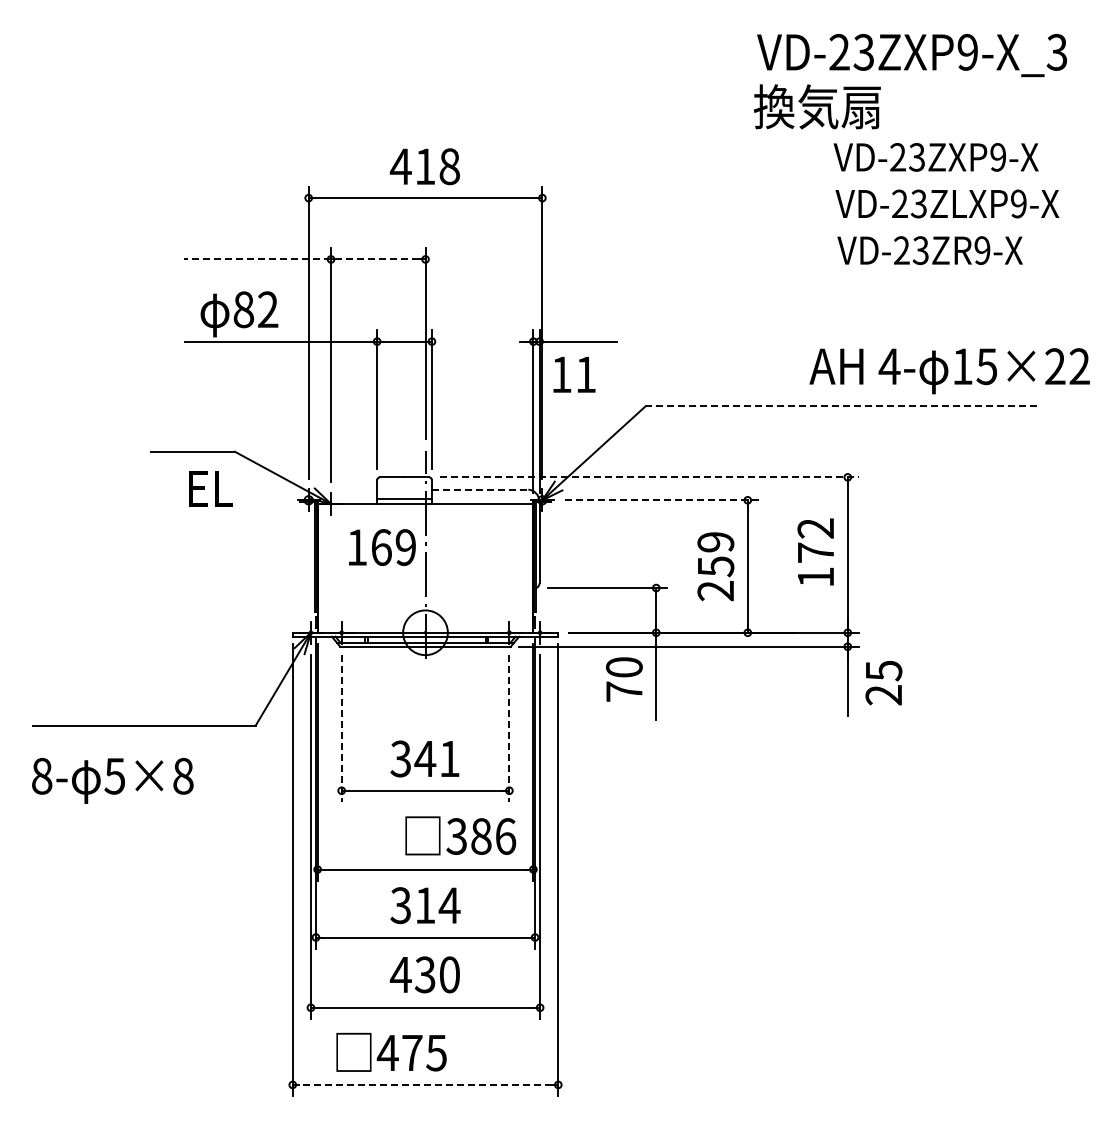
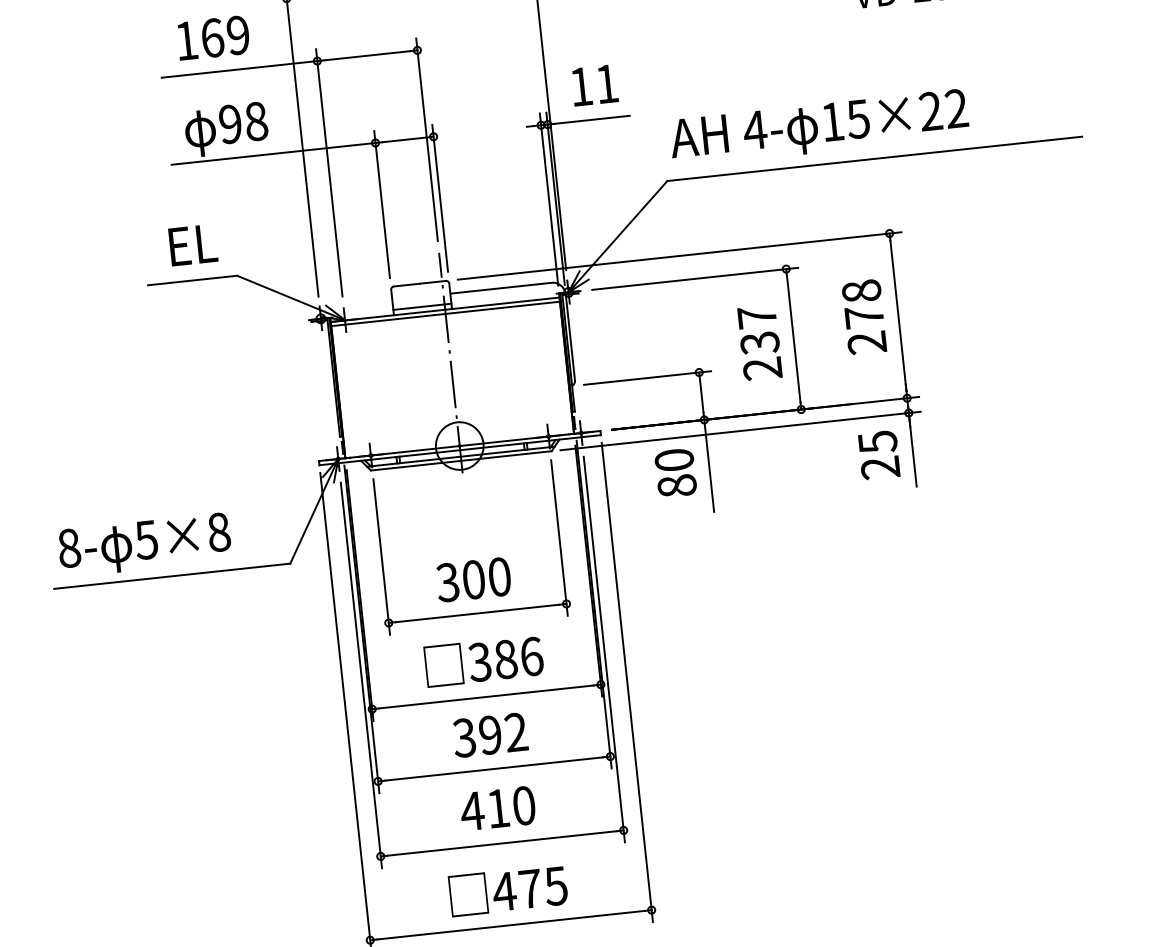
line: (257, 259) -> (239, 69), dashed -> solid
line: (378, 259) -> (367, 55), dashed -> solid
text: (255, 309) -> (242, 122), 82 -> 98
text: (949, 371) -> (819, 128), moved
text: (574, 374) -> (594, 85), moved
line: (841, 406) -> (874, 159), dashed -> solid
line: (650, 477) -> (680, 255), dashed -> solid
text: (210, 488) -> (192, 244), moved
line: (480, 489) -> (501, 287), dashed -> solid
line: (662, 500) -> (695, 279), dashed -> solid
line: (425, 508) -> (445, 314), added
text: (382, 547) -> (213, 37), moved
text: (815, 552) -> (863, 316), 172 -> 278
text: (715, 554) -> (758, 330), 259 -> 237
text: (883, 683) -> (878, 455), moved
text: (624, 691) -> (677, 485), 70 -> 80
line: (341, 729) -> (381, 558), dashed -> solid
line: (509, 729) -> (559, 539), dashed -> solid
text: (436, 758) -> (485, 578), 341 -> 300
text: (112, 780) -> (144, 544), moved
text: (460, 835) -> (483, 660), moved
text: (437, 905) -> (503, 733), 314 -> 392
text: (424, 974) -> (497, 808), 430 -> 410
text: (391, 1051) -> (508, 889), moved
line: (425, 1084) -> (510, 924), dashed -> solid

